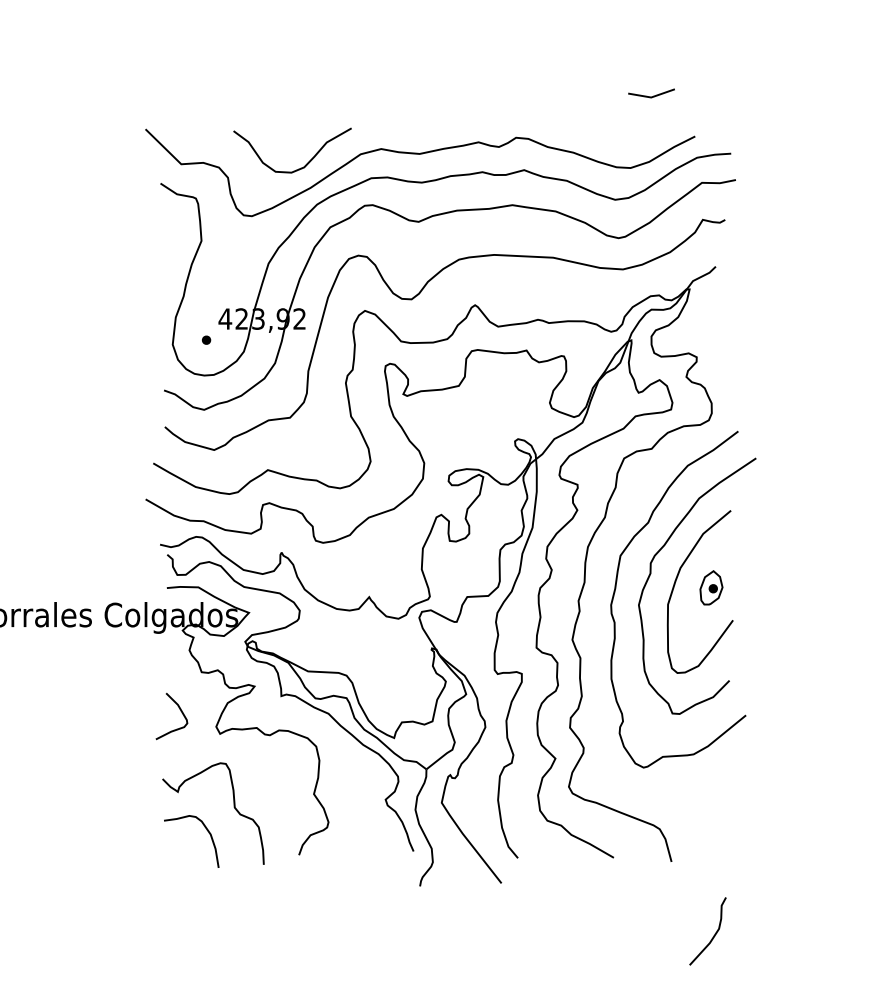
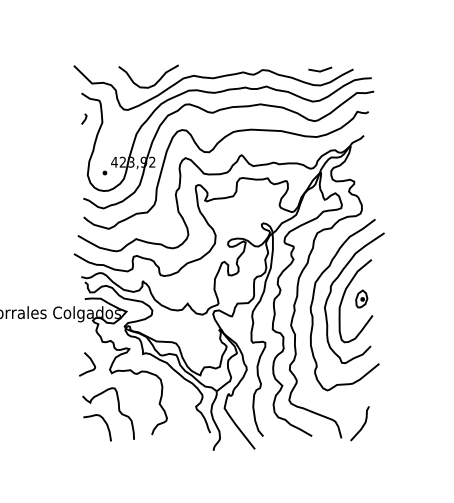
line: (651, 95) -> (320, 70), moved
line: (166, 232) -> (84, 118), added
curve: (712, 934) -> (362, 425), moved

